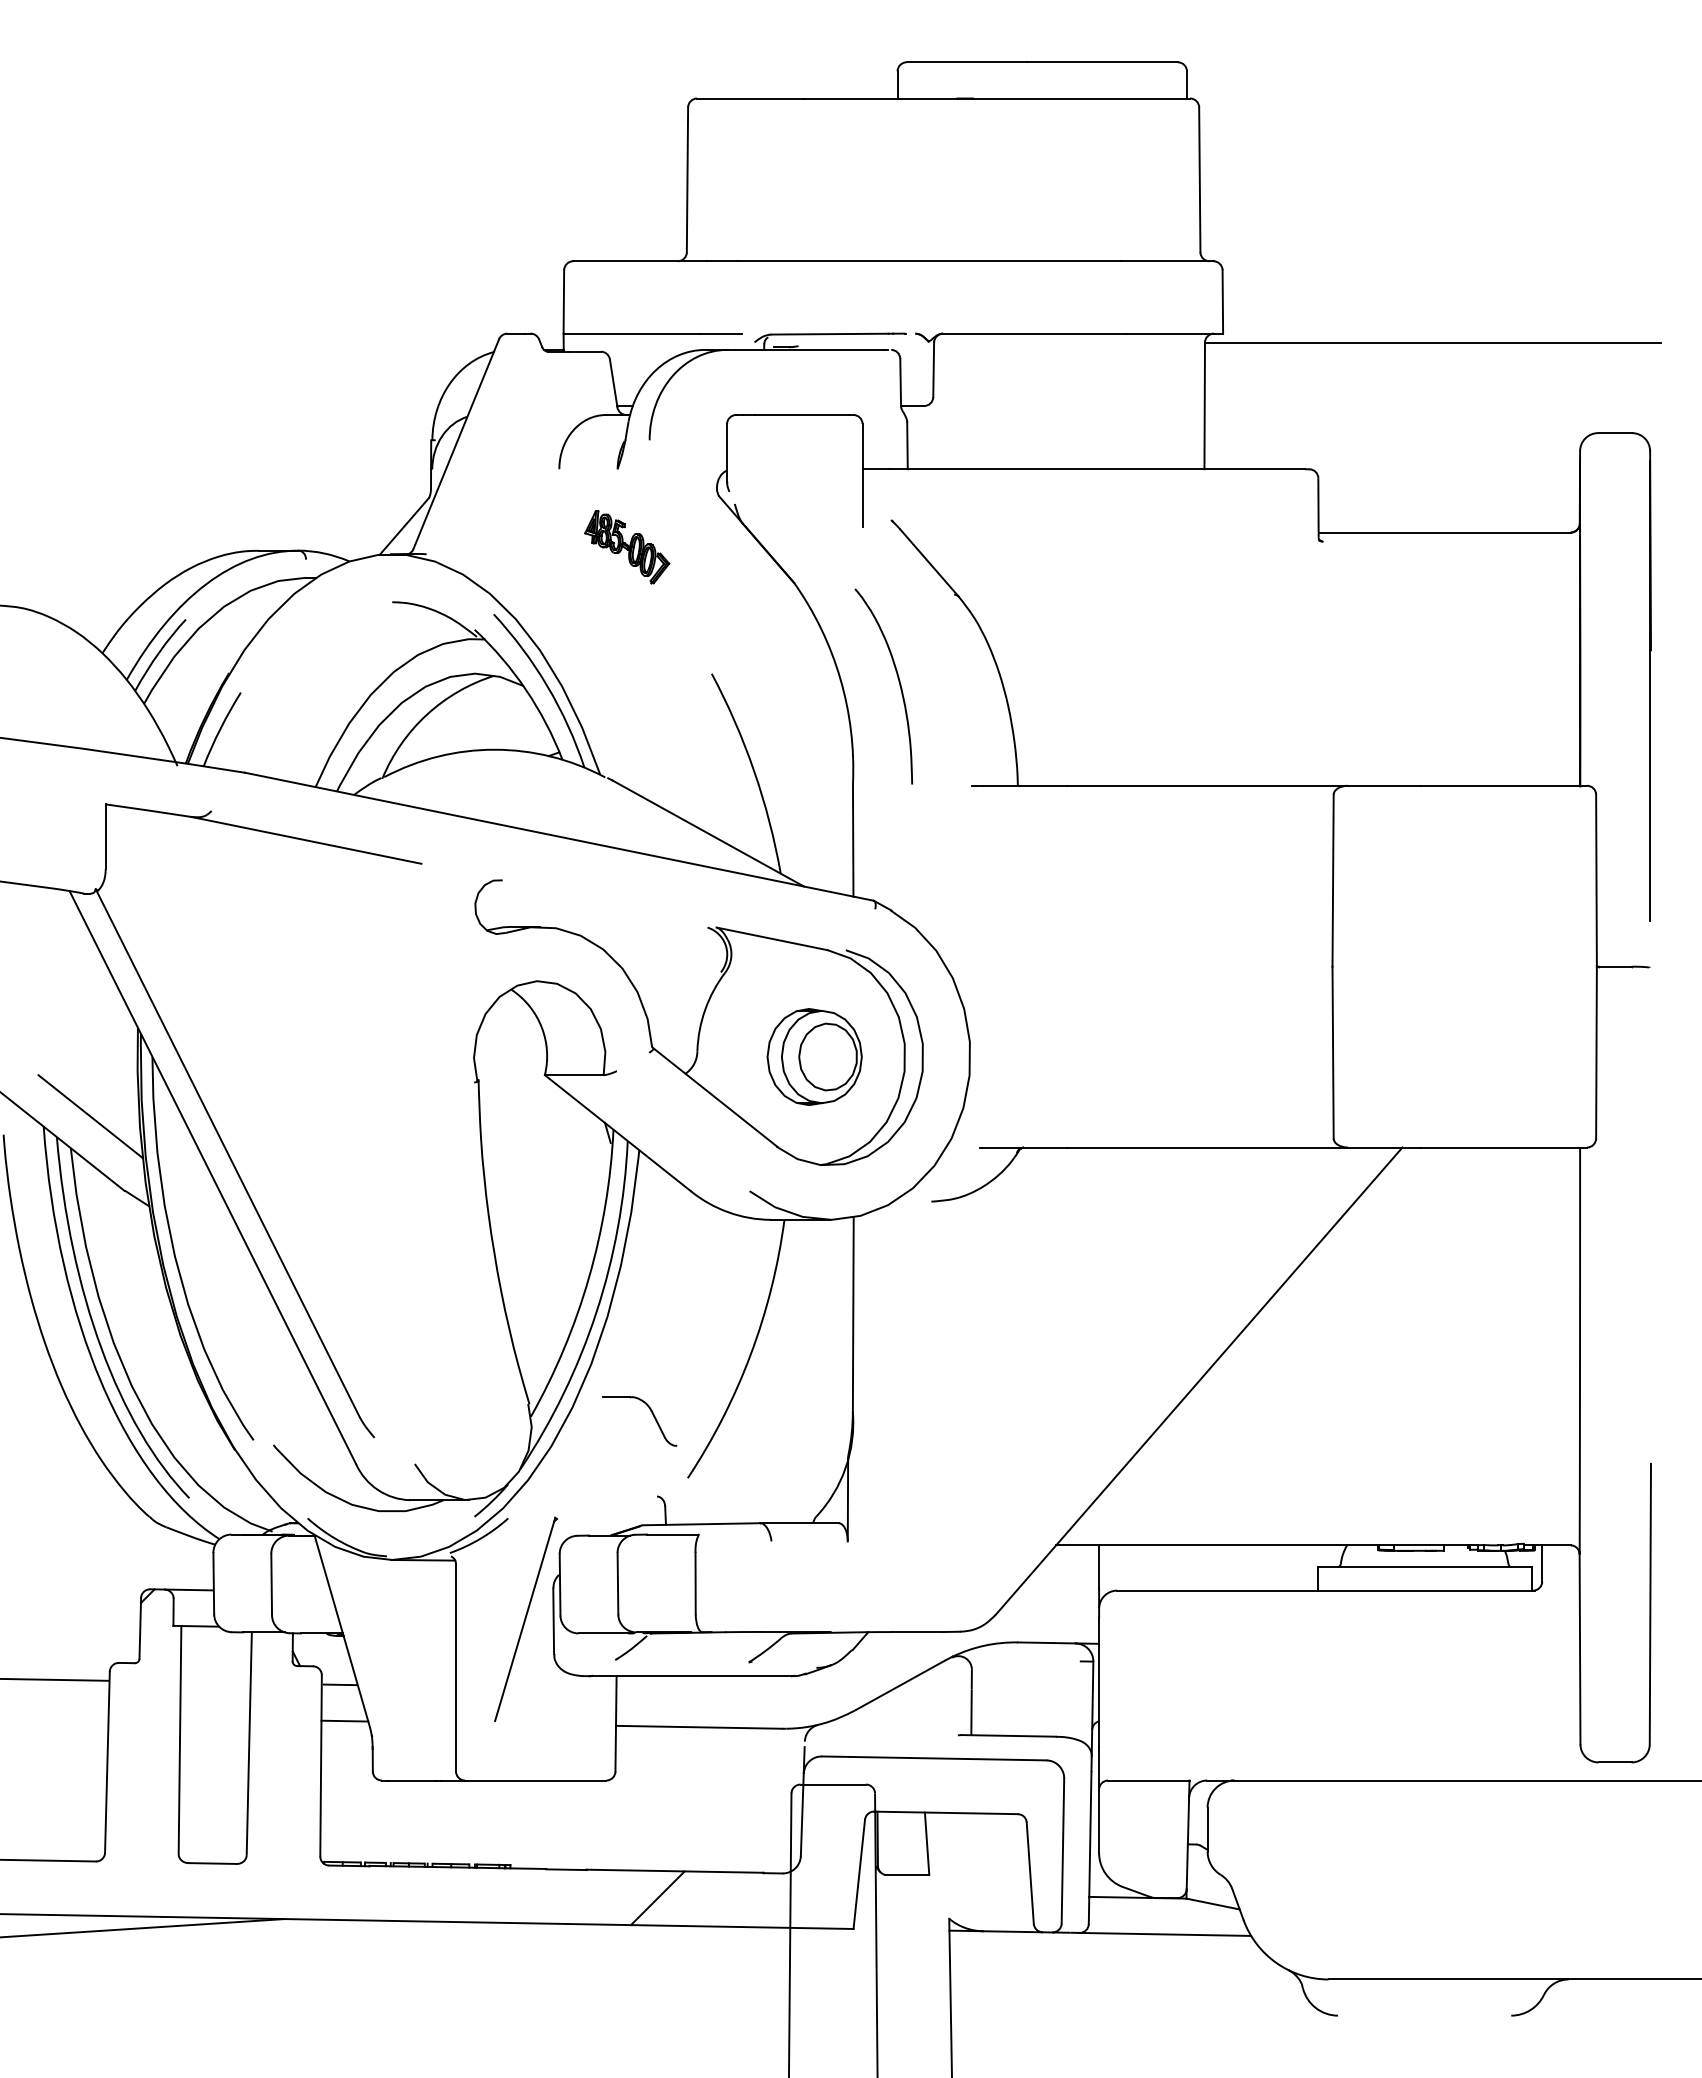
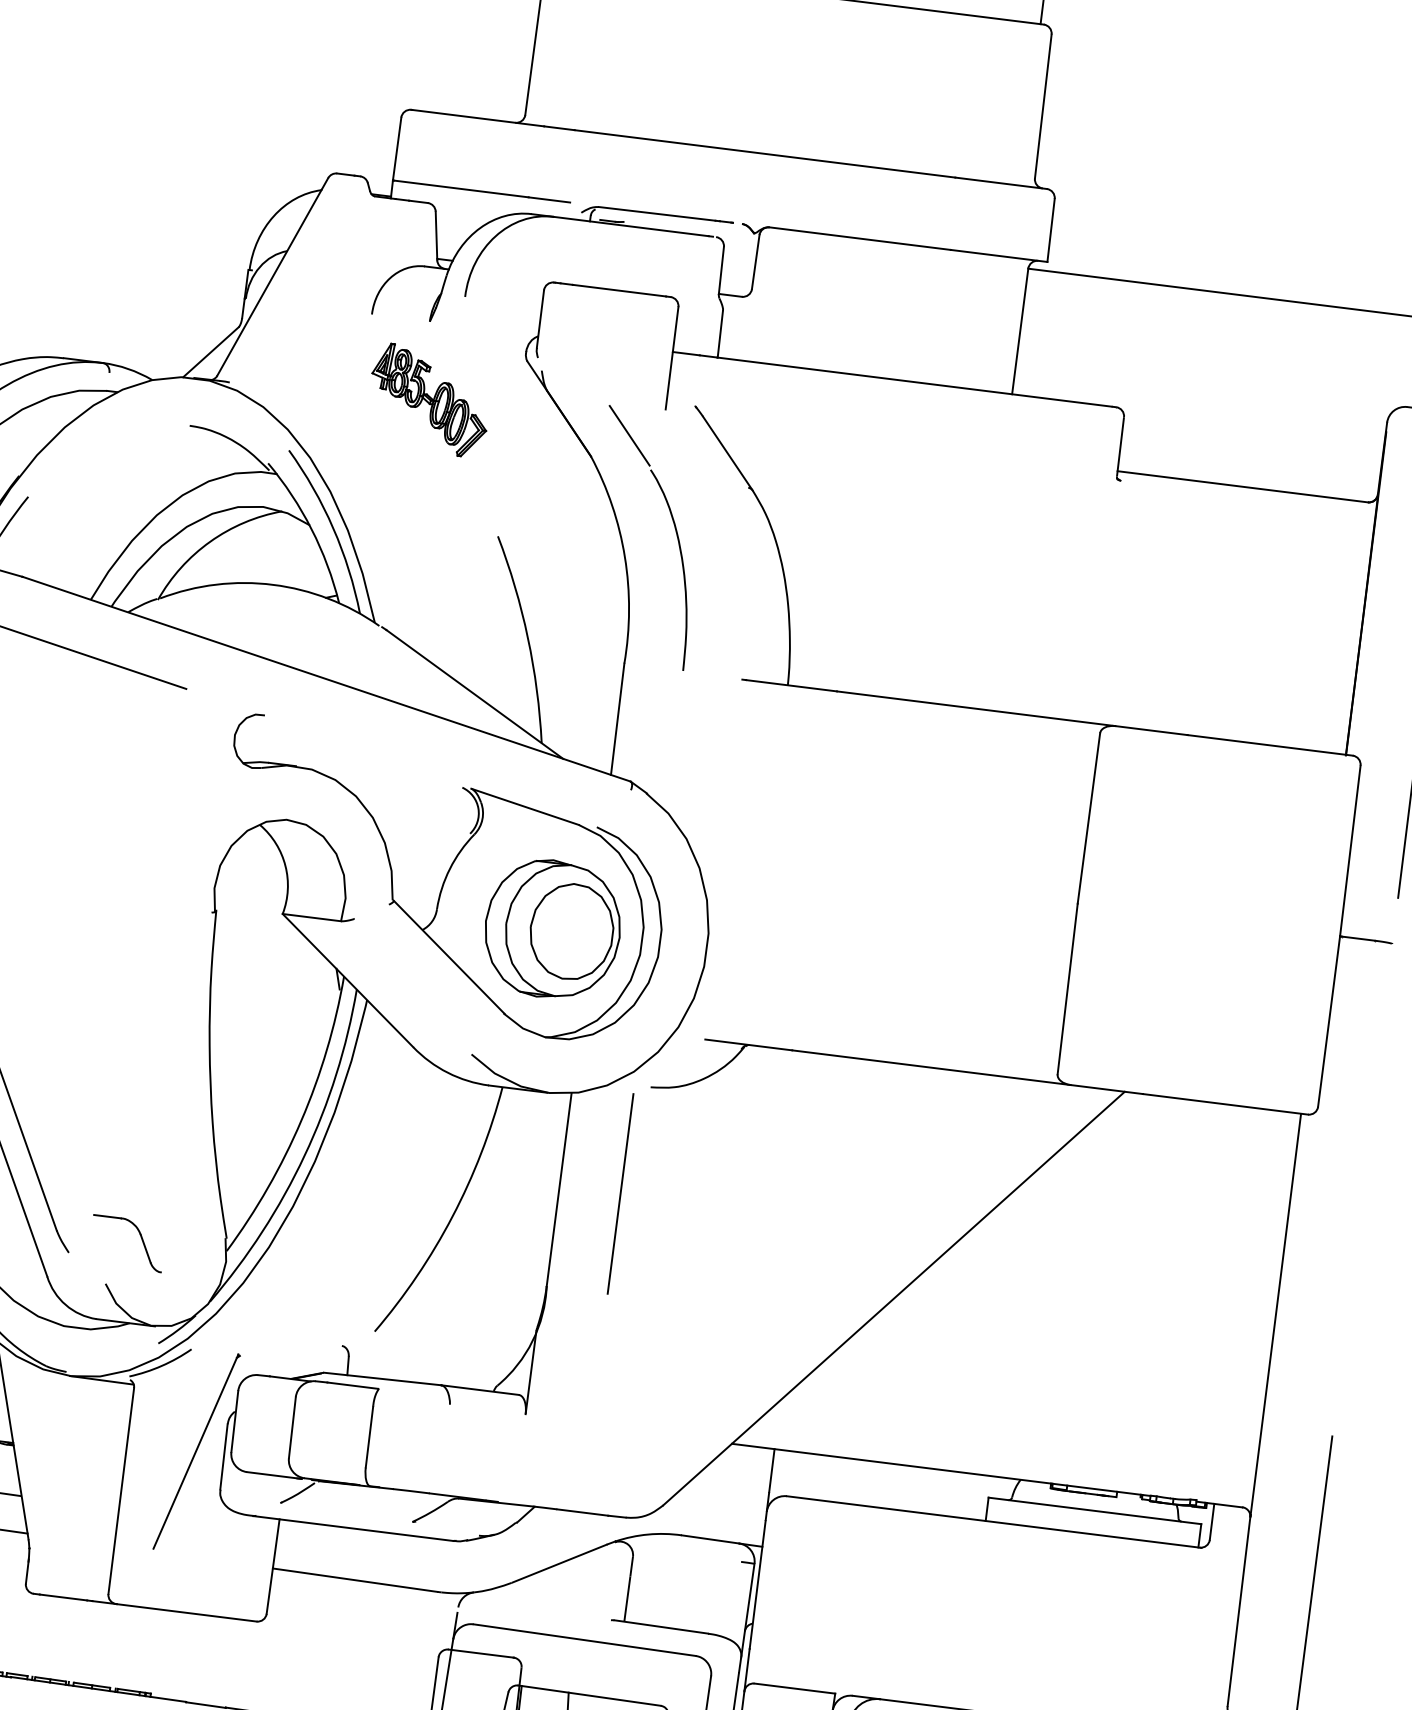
part: (627, 546) -> (430, 399), size x1.43
line: (829, 557) -> (629, 435), added
part: (814, 1056) -> (552, 928), size x1.43
line: (914, 1310) -> (620, 1193), added
part: (652, 1415) -> (141, 1239), moved

